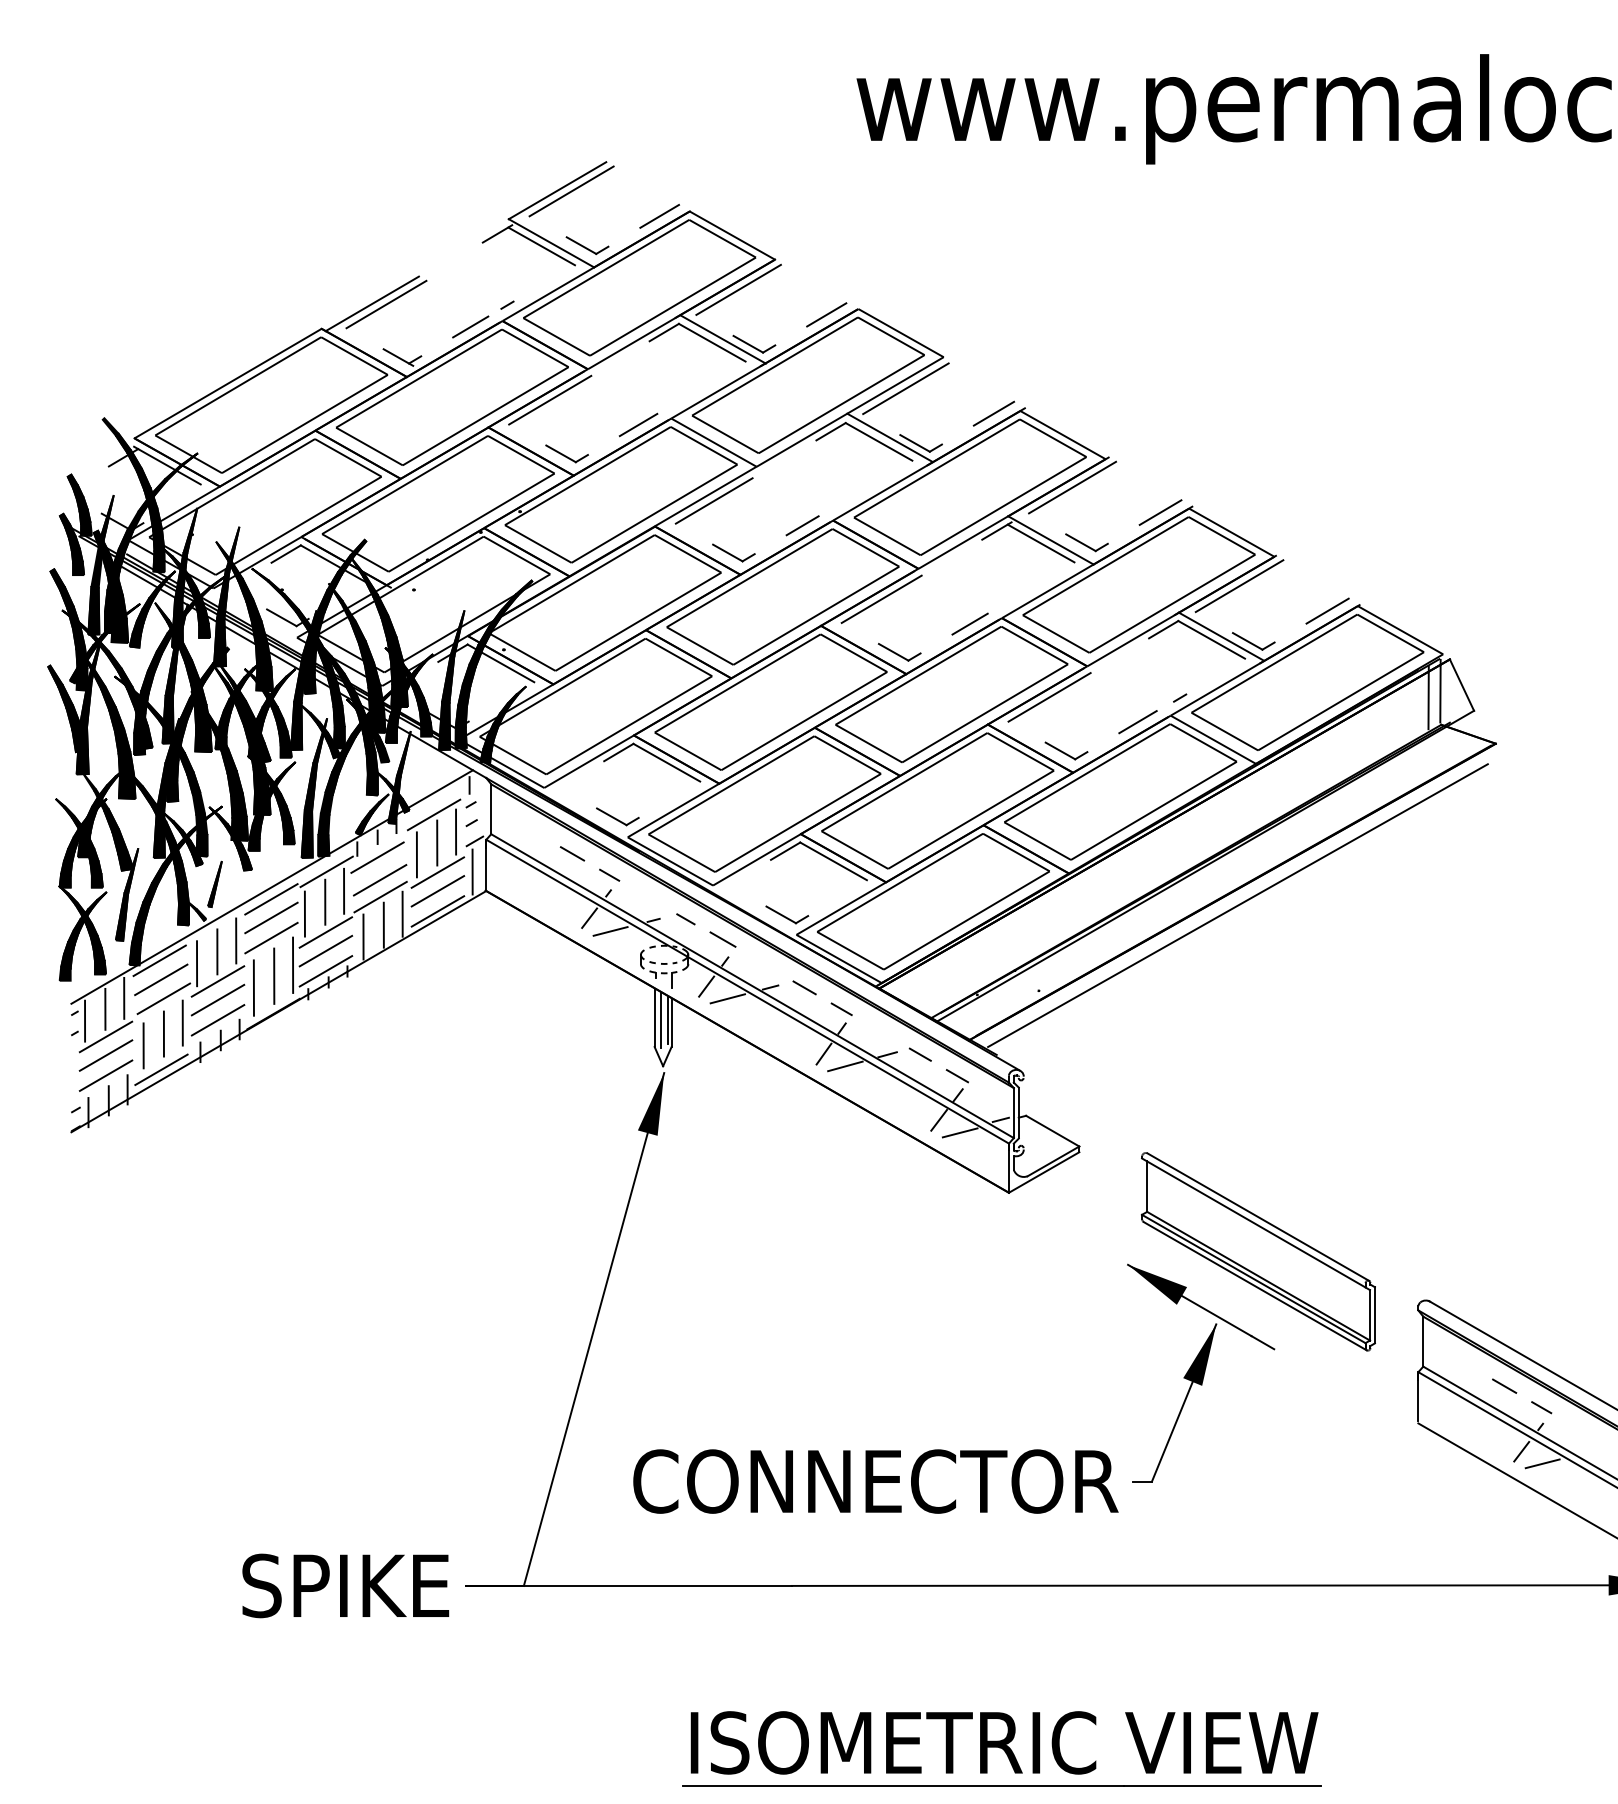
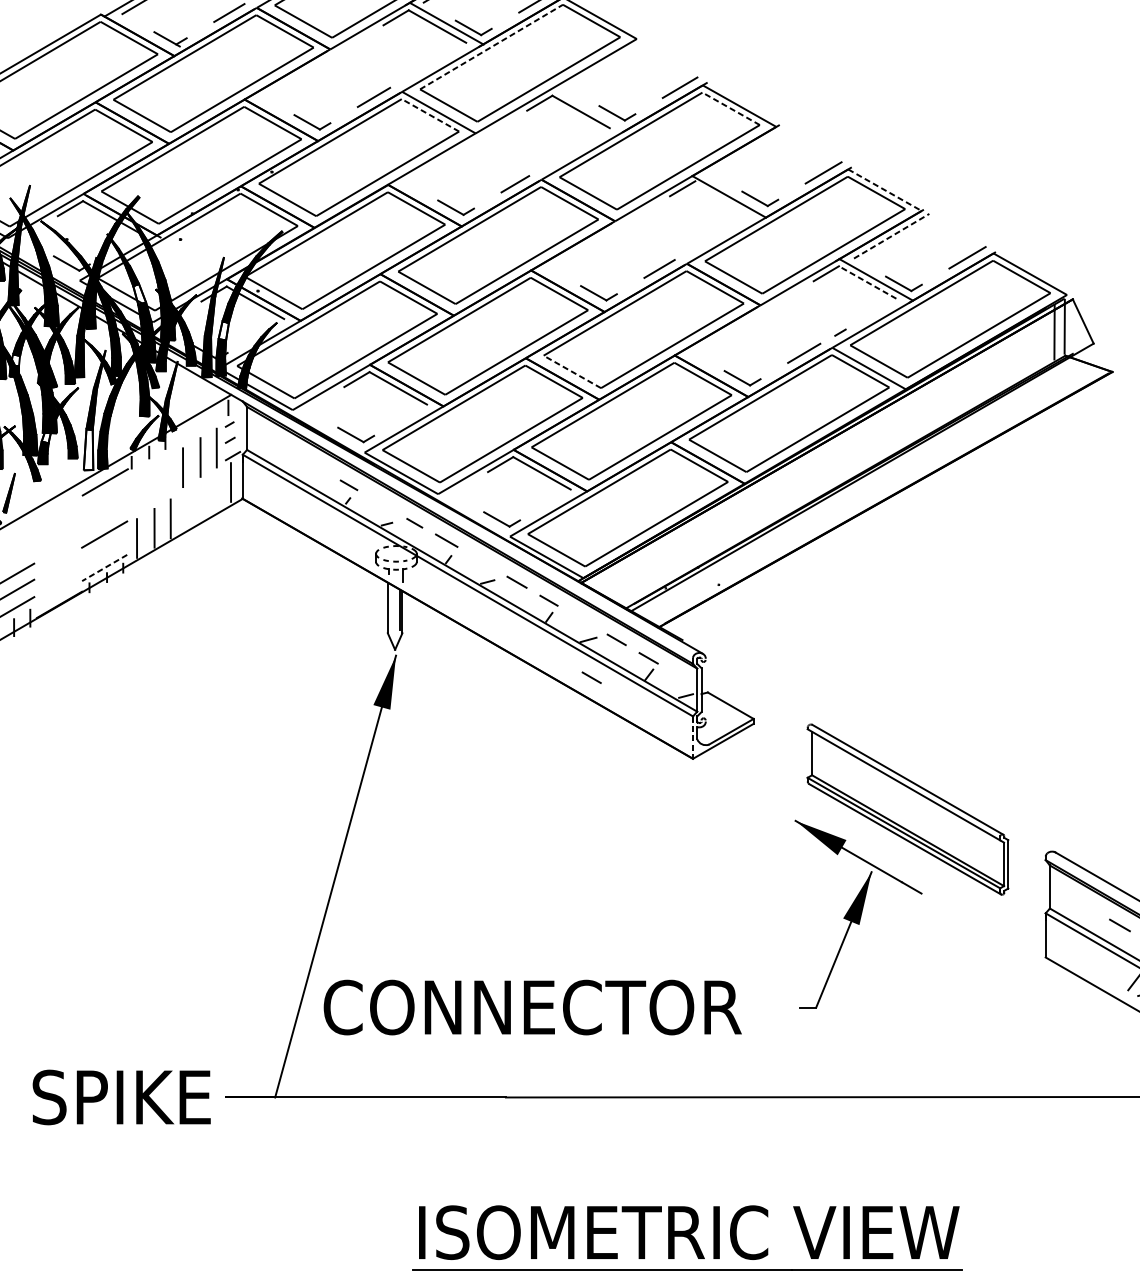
line: (775, 366) -> (491, 47), solid -> dashed
line: (905, 388) -> (603, 65), removed
line: (550, 399) -> (298, 75), removed
line: (889, 437) -> (590, 108), removed
line: (1052, 437) -> (730, 108), solid -> dashed
line: (703, 445) -> (429, 115), solid -> dashed
line: (1072, 487) -> (747, 151), removed
line: (713, 500) -> (438, 162), removed
line: (1232, 532) -> (885, 190), solid -> dashed
line: (1040, 543) -> (720, 199), removed
line: (1239, 586) -> (891, 236), solid -> dashed
line: (881, 598) -> (583, 246), removed
line: (1211, 639) -> (867, 282), solid -> dashed
fill: (366, 653) -> (139, 294), removed
fill: (464, 695) -> (224, 330), removed
line: (1049, 697) -> (727, 332), removed
fill: (221, 730) -> (14, 360), removed
line: (868, 743) -> (572, 371), solid -> dashed
line: (433, 814) -> (197, 432), removed
fill: (257, 819) -> (45, 437), removed
fill: (306, 833) -> (87, 449), removed
line: (572, 853) -> (317, 466), removed
line: (377, 857) -> (149, 469), removed
line: (437, 872) -> (200, 482), removed
line: (379, 880) -> (150, 489), removed
line: (344, 890) -> (120, 498), removed
line: (437, 891) -> (200, 499), removed
line: (380, 896) -> (151, 503), removed
line: (271, 899) -> (57, 506), removed
line: (325, 901) -> (104, 507), removed
line: (1237, 905) -> (889, 511), removed
line: (437, 911) -> (200, 516), removed
line: (304, 913) -> (86, 518), removed
line: (271, 917) -> (57, 521), removed
line: (589, 917) -> (331, 521), removed
line: (610, 931) -> (349, 533), removed
line: (271, 937) -> (57, 538), removed
line: (236, 940) -> (27, 541), removed
line: (325, 950) -> (104, 550), removed
line: (217, 951) -> (11, 550), removed
line: (293, 964) -> (76, 562), removed
line: (325, 971) -> (104, 568), solid -> dashed
line: (274, 975) -> (60, 571), removed
line: (706, 986) -> (432, 581), removed
line: (253, 987) -> (42, 581), removed
line: (727, 998) -> (450, 591), removed
line: (660, 1020) -> (392, 610), removed
line: (823, 1053) -> (533, 638), removed
line: (845, 1066) -> (552, 650), removed
line: (890, 1098) -> (590, 677), added
line: (939, 1119) -> (633, 695), removed
line: (959, 1132) -> (650, 706), removed
line: (1008, 1168) -> (692, 737), solid -> dashed
text: (875, 1481) -> (532, 1007), moved

